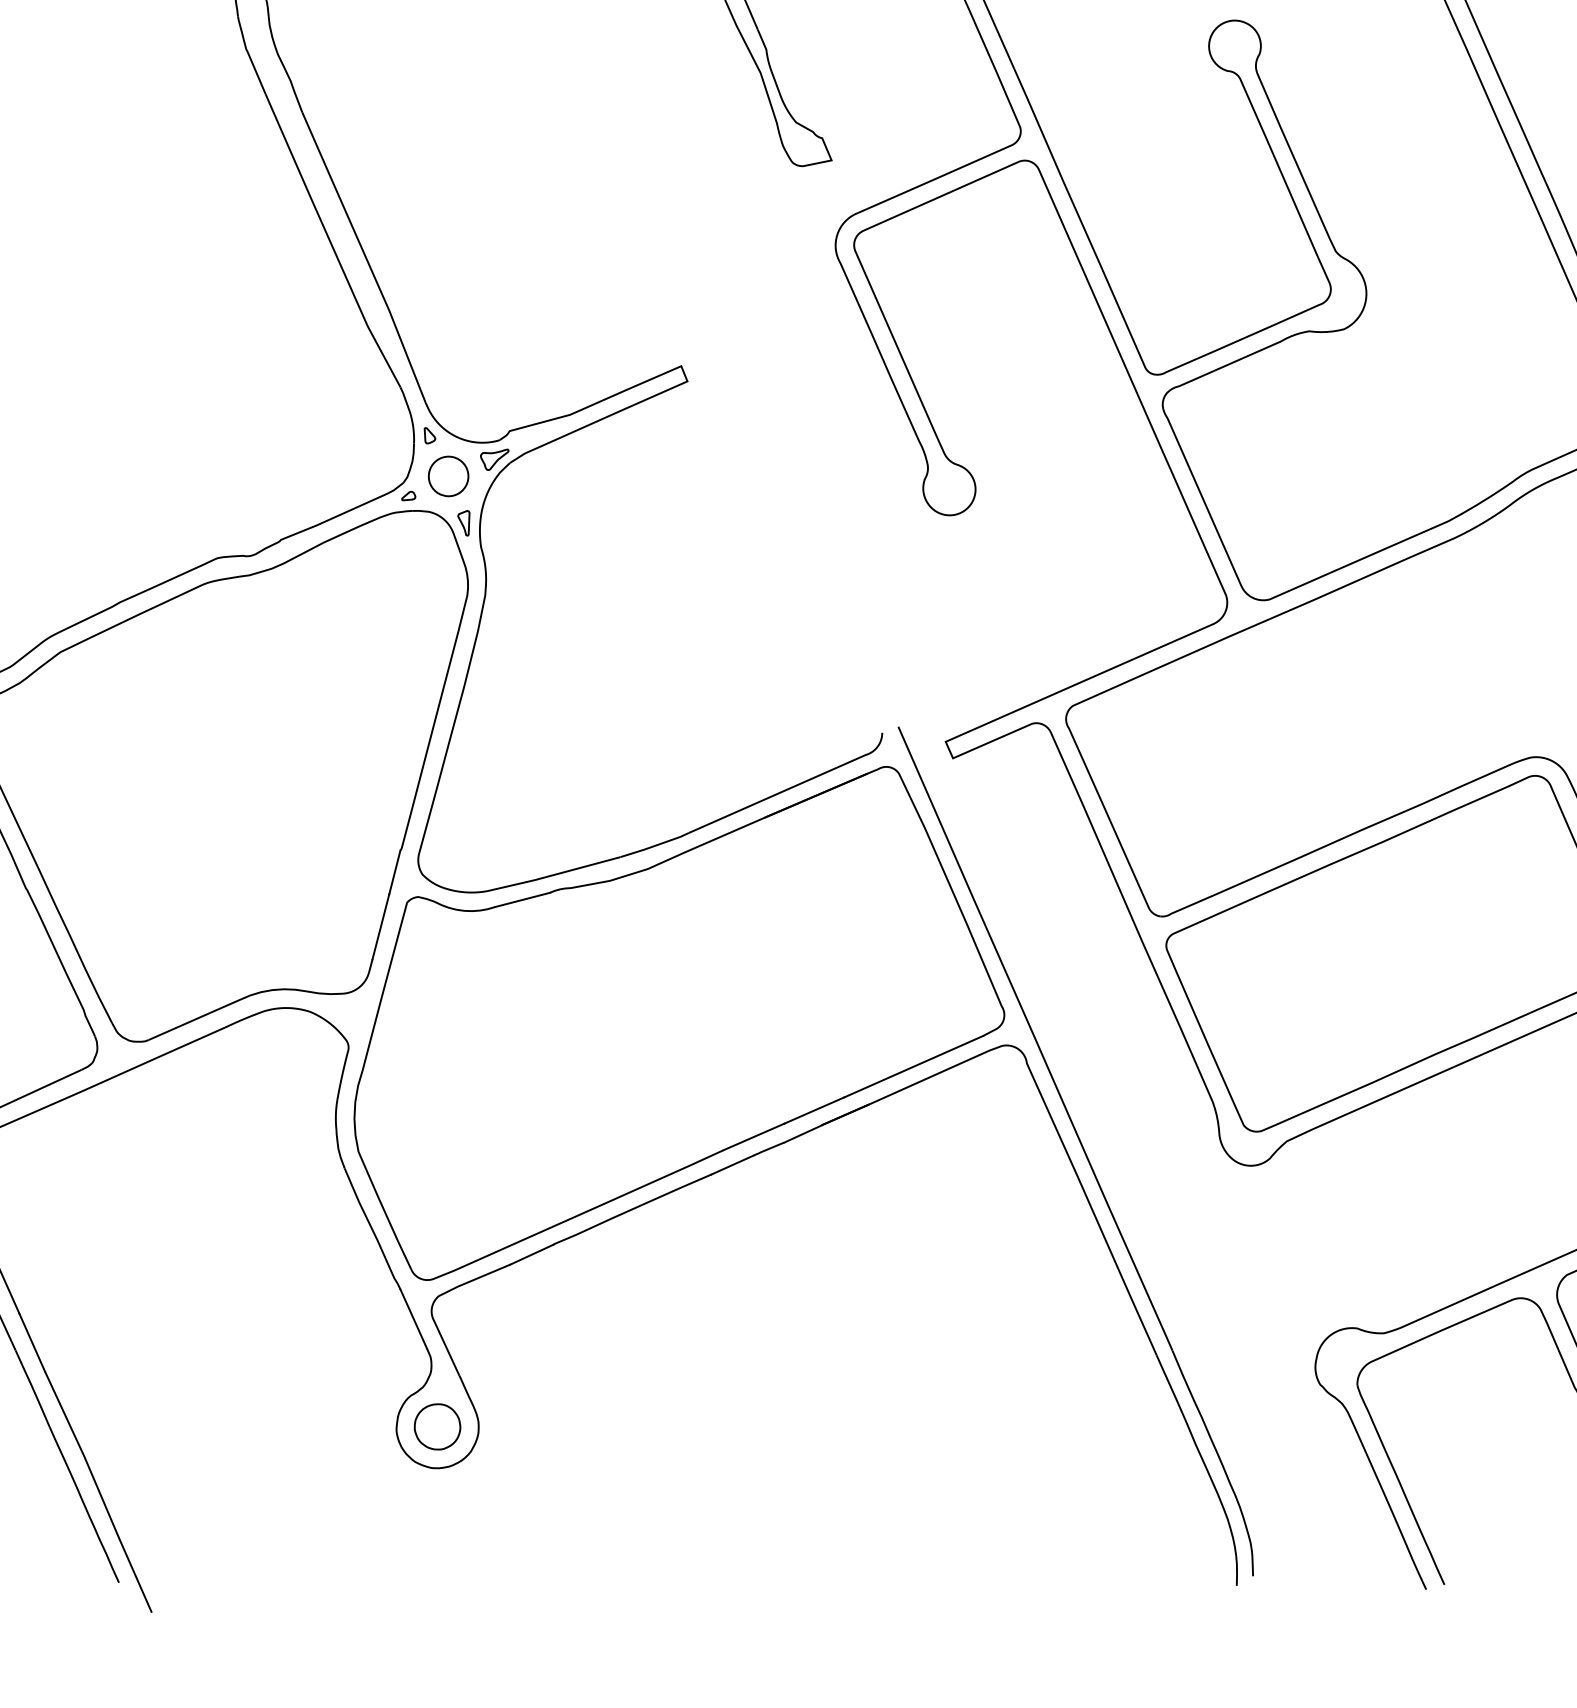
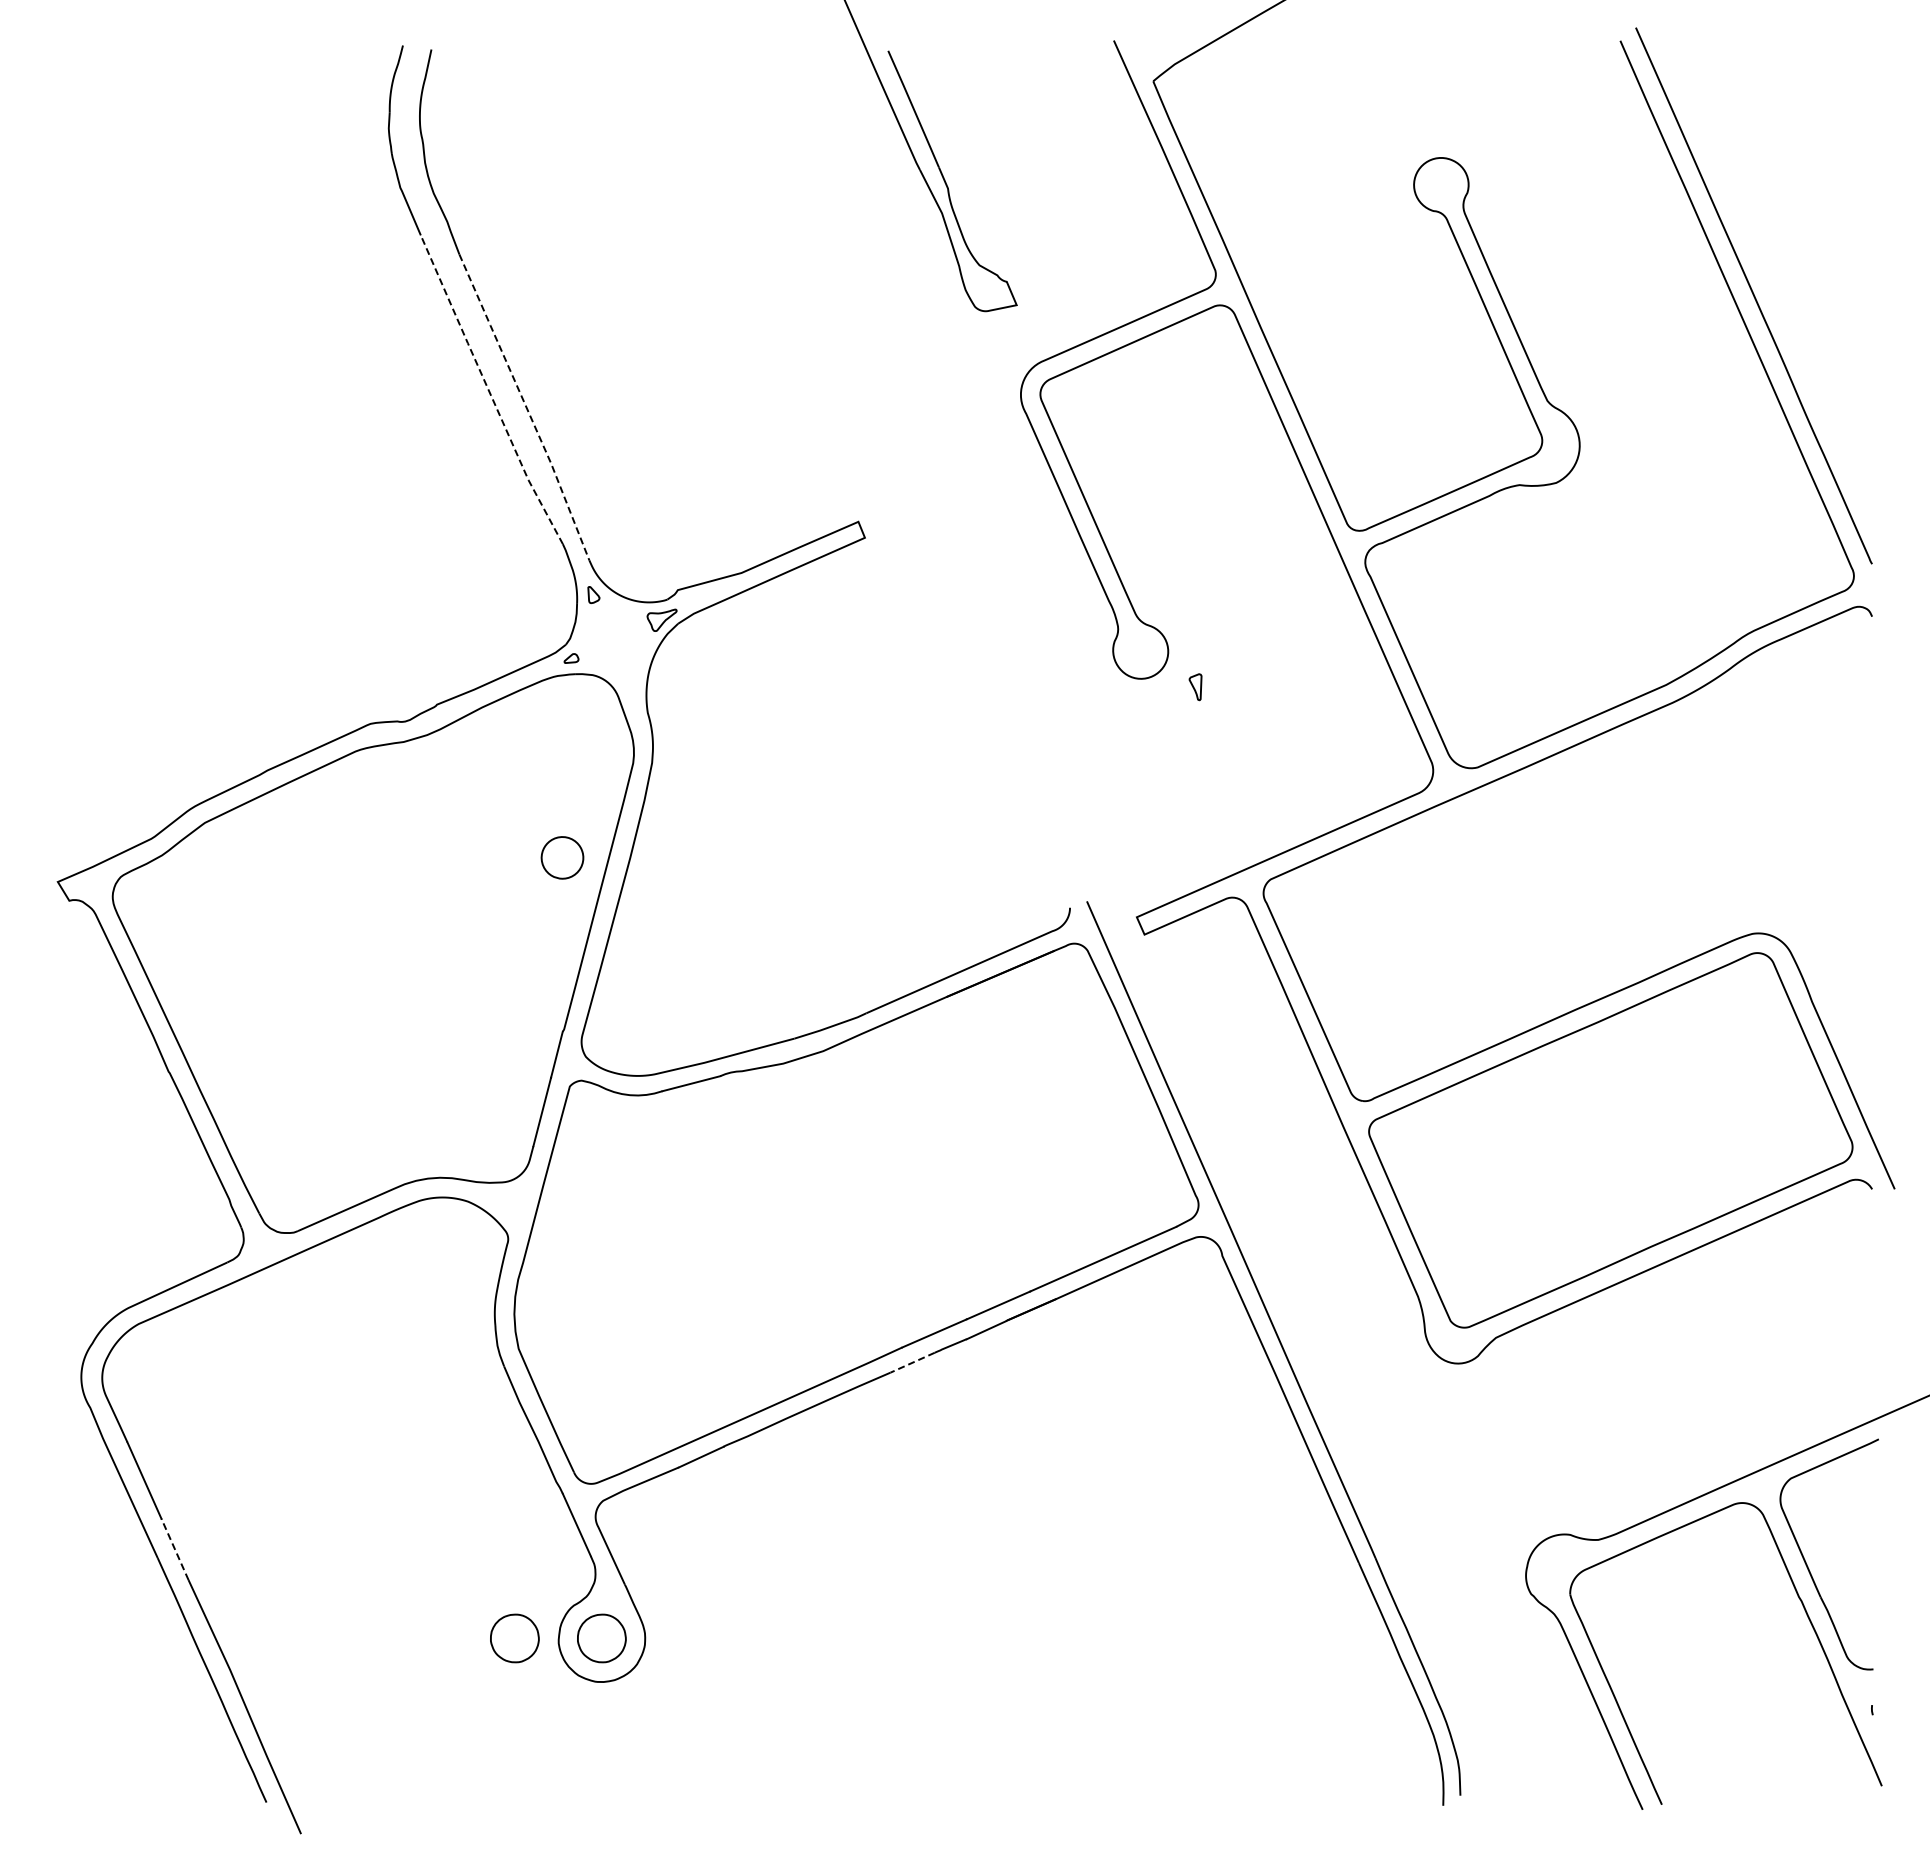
line: (329, 241) -> (488, 390), solid -> dashed
line: (365, 256) -> (526, 406), solid -> dashed
part: (448, 476) -> (562, 857), moved
part: (463, 523) -> (1195, 687), moved
line: (732, 1164) -> (912, 1362), solid -> dashed
line: (31, 1342) -> (174, 1549), solid -> dashed
part: (354, 1426) -> (514, 1638), added

